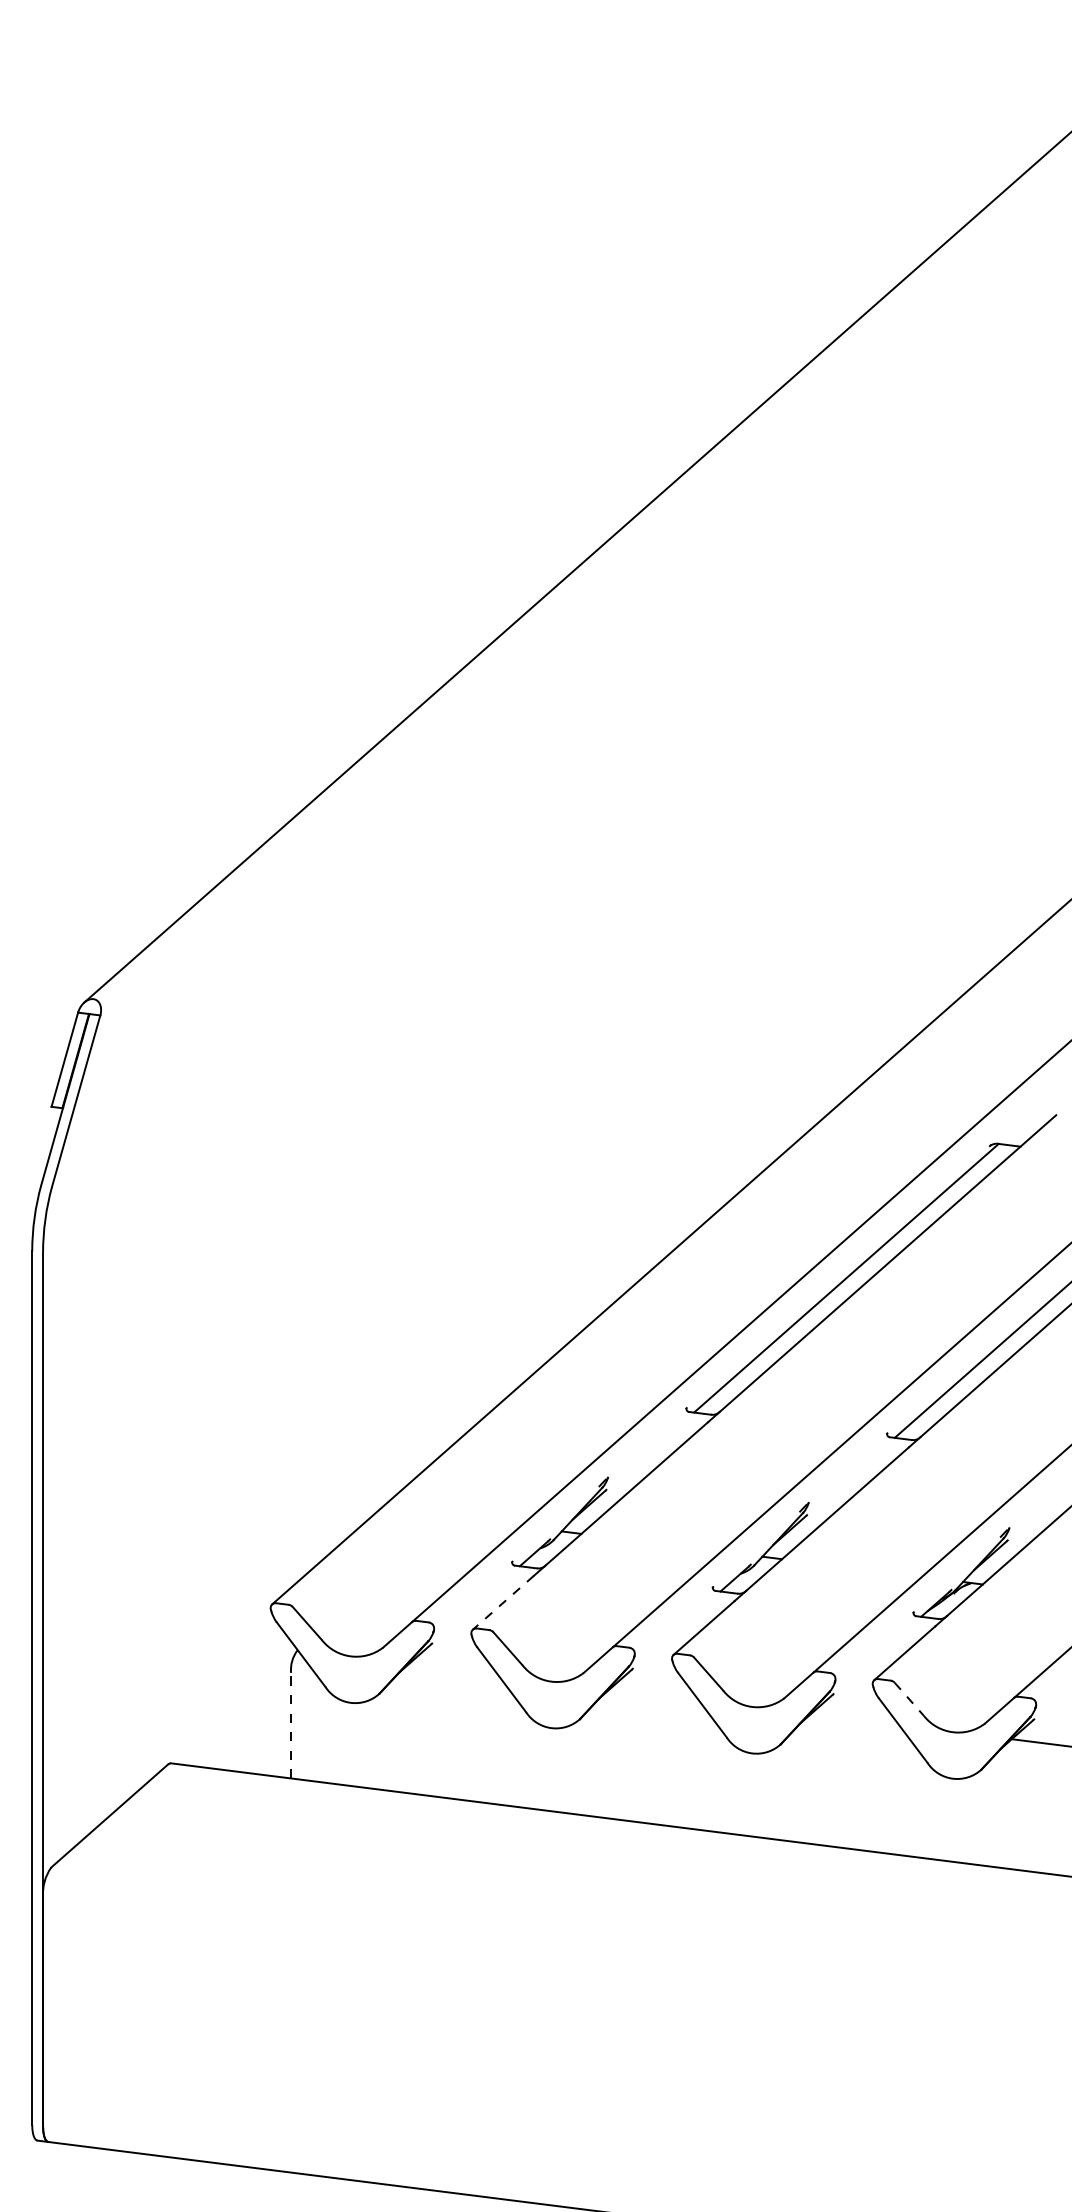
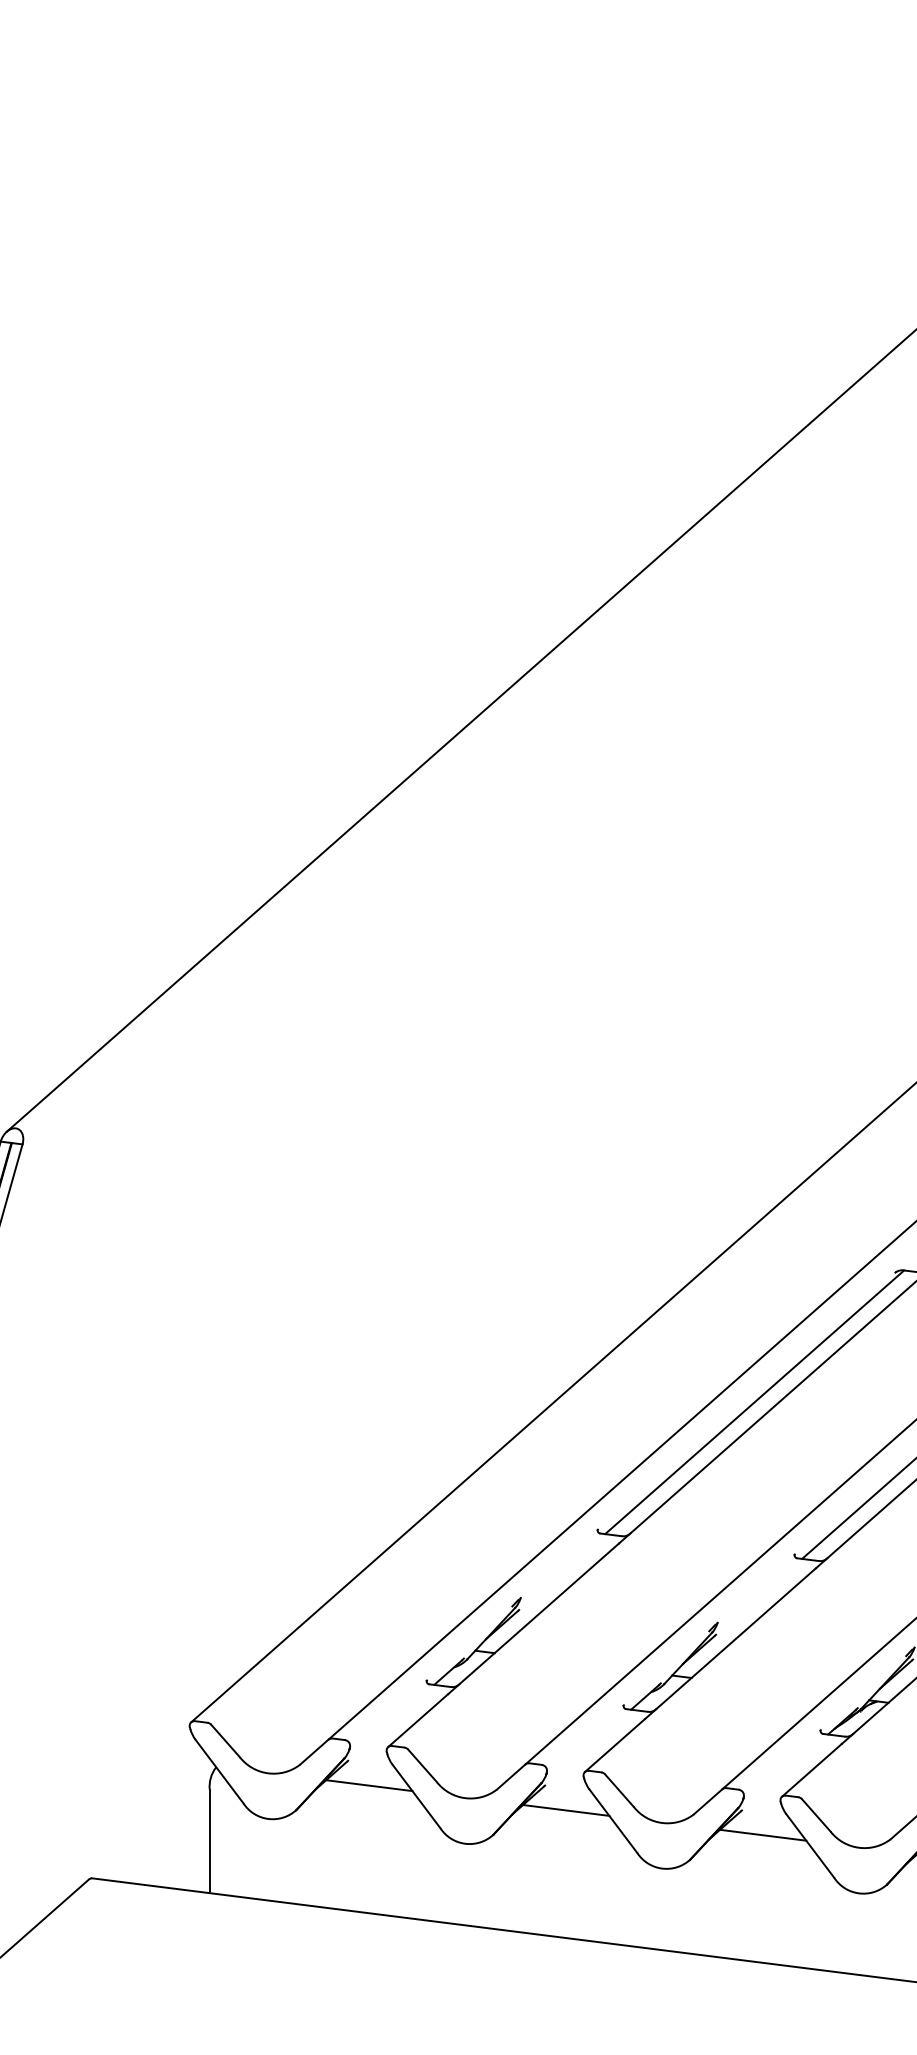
line: (503, 1602) -> (418, 1720), dashed -> solid
line: (453, 1668) -> (369, 1785), added
line: (654, 1693) -> (566, 1809), added
line: (909, 1699) -> (816, 1815), dashed -> solid
line: (855, 1719) -> (763, 1835), added
line: (291, 1725) -> (210, 1841), dashed -> solid

